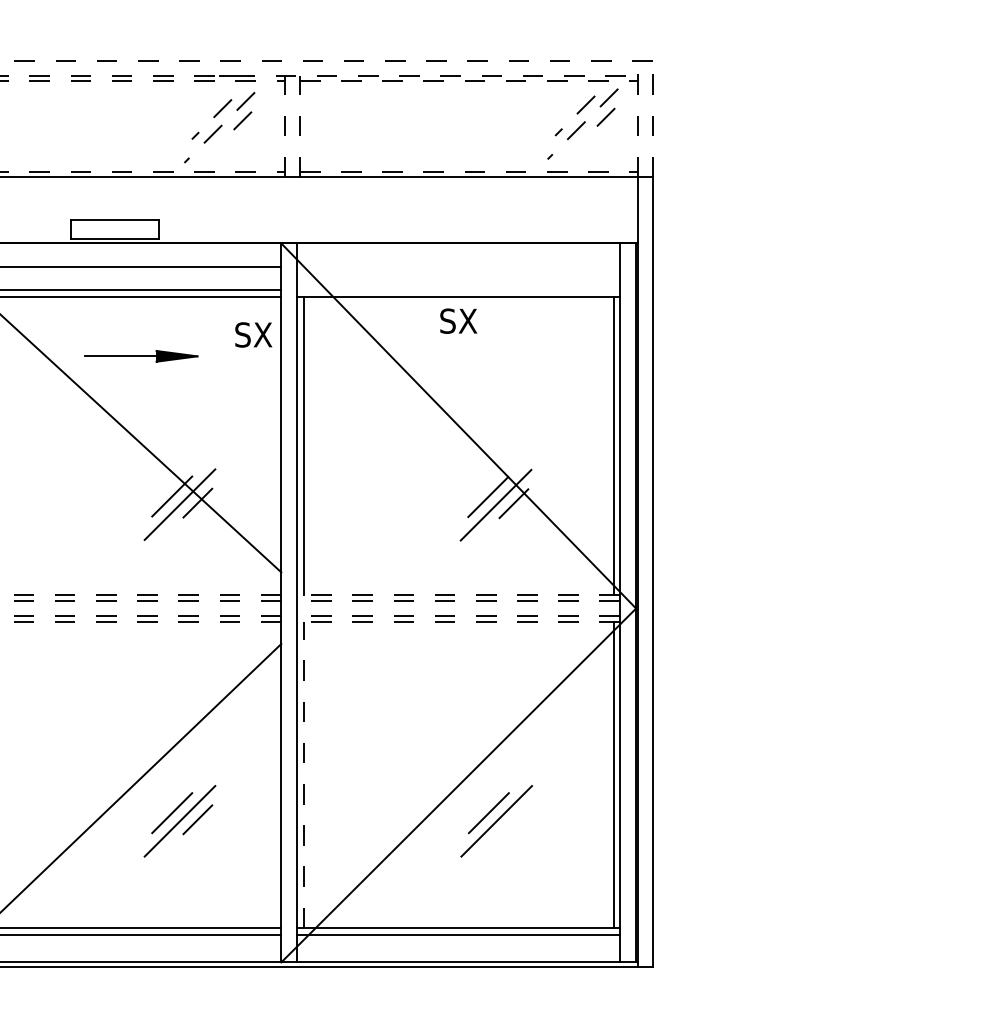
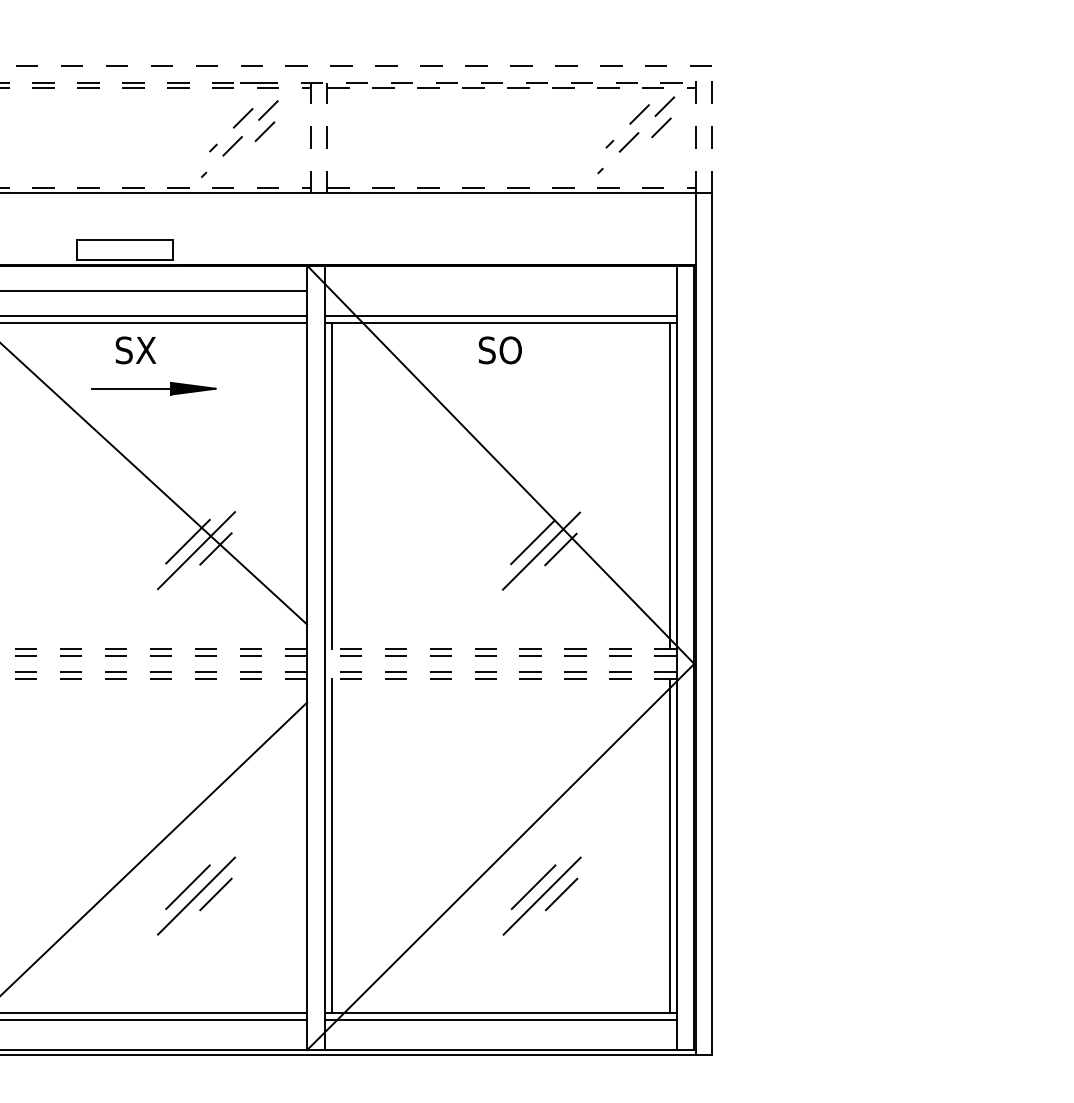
line: (458, 290) -> (500, 316), added
text: (457, 321) -> (499, 350), SX -> SO
text: (253, 335) -> (135, 350), moved
line: (303, 774) -> (331, 845), dashed -> solid
line: (514, 819) -> (561, 894), added

